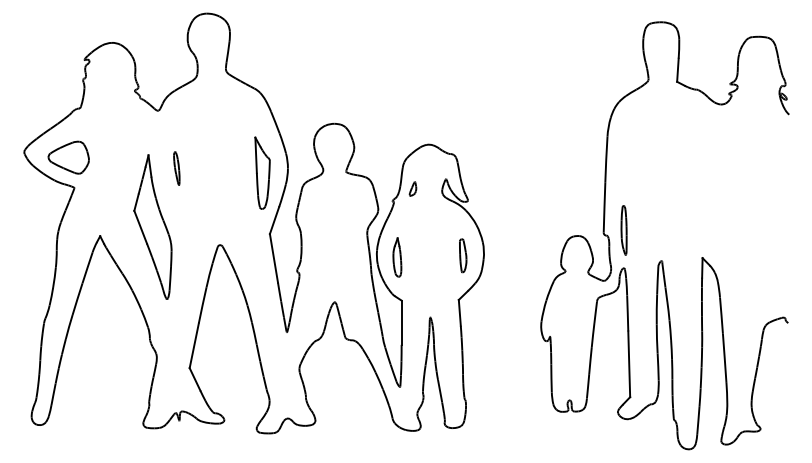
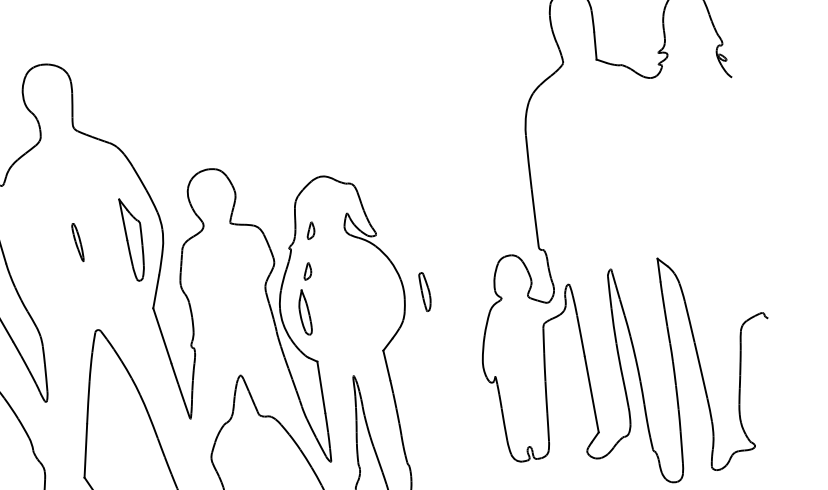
part: (176, 168) -> (77, 242), moved
part: (404, 222) -> (306, 270), added
part: (623, 230) -> (561, 240), removed
part: (463, 255) -> (425, 291), moved

